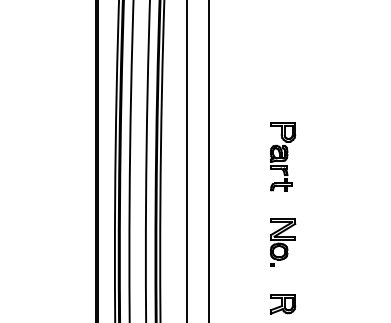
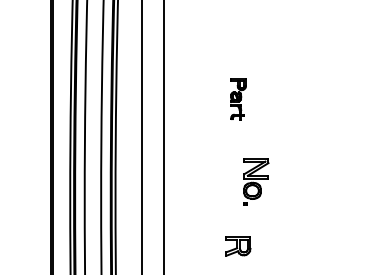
part: (283, 156) -> (238, 98), size x0.6
part: (283, 242) -> (256, 181), moved

